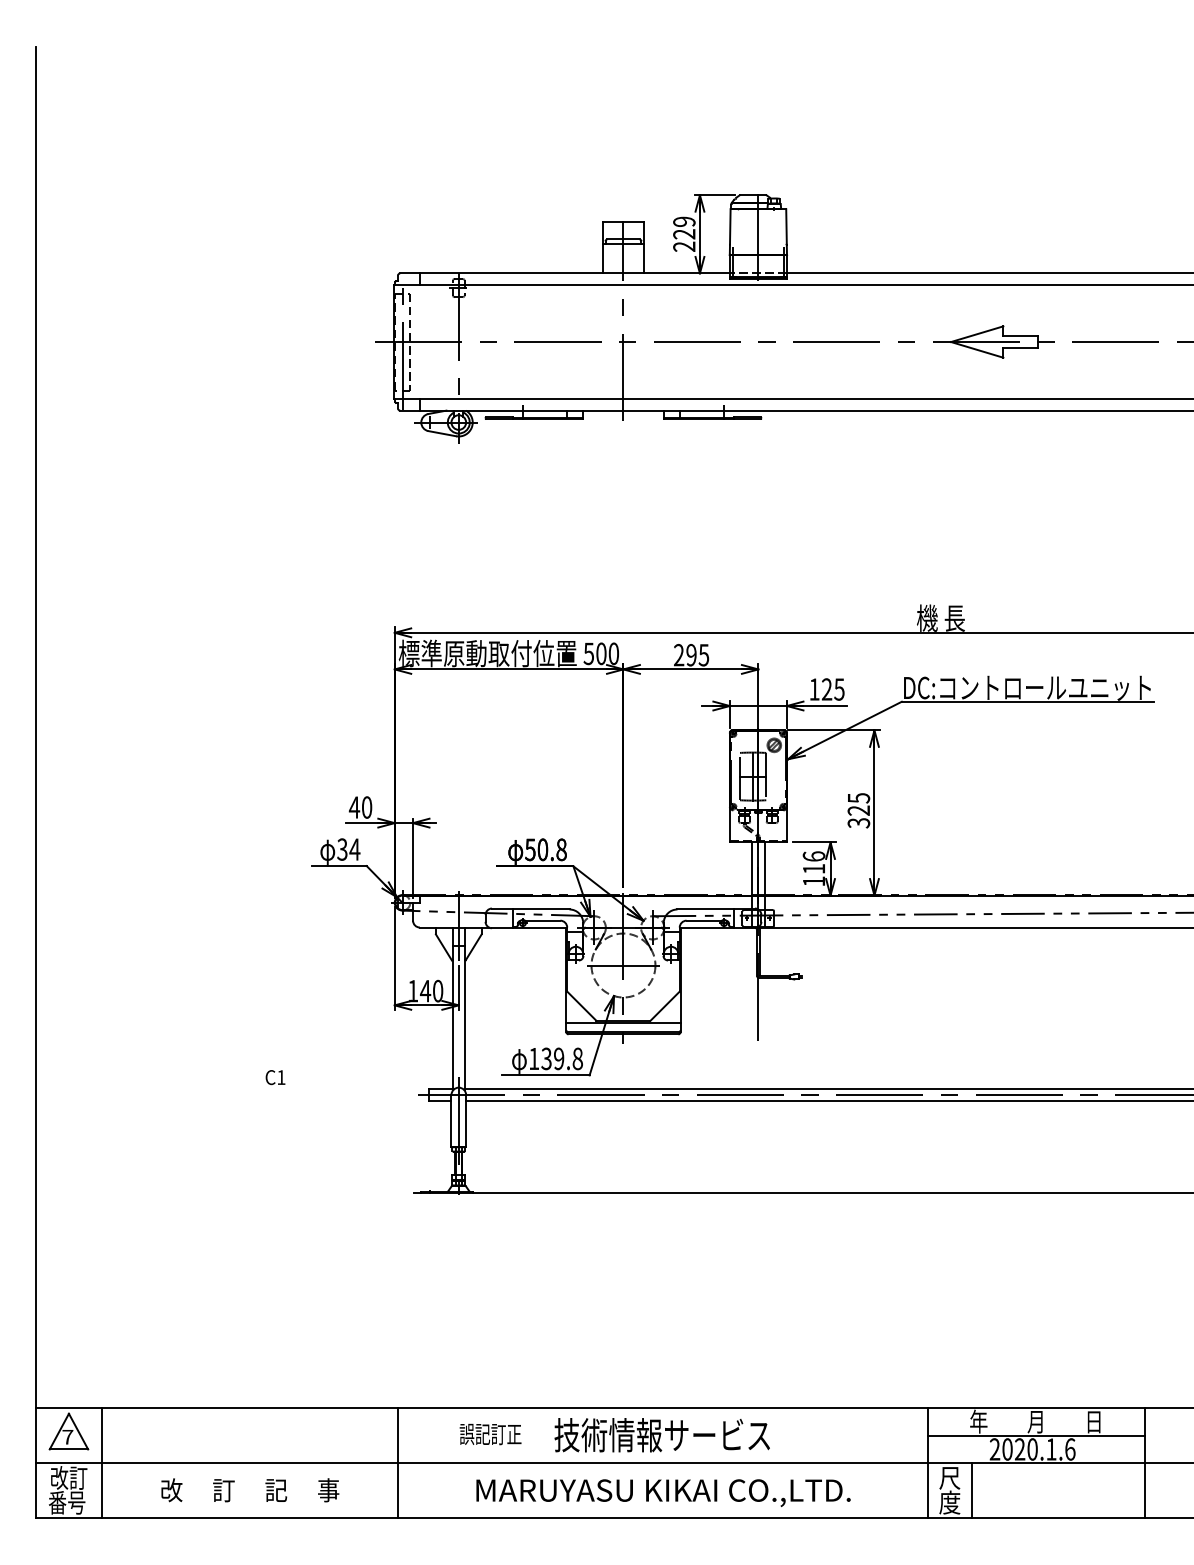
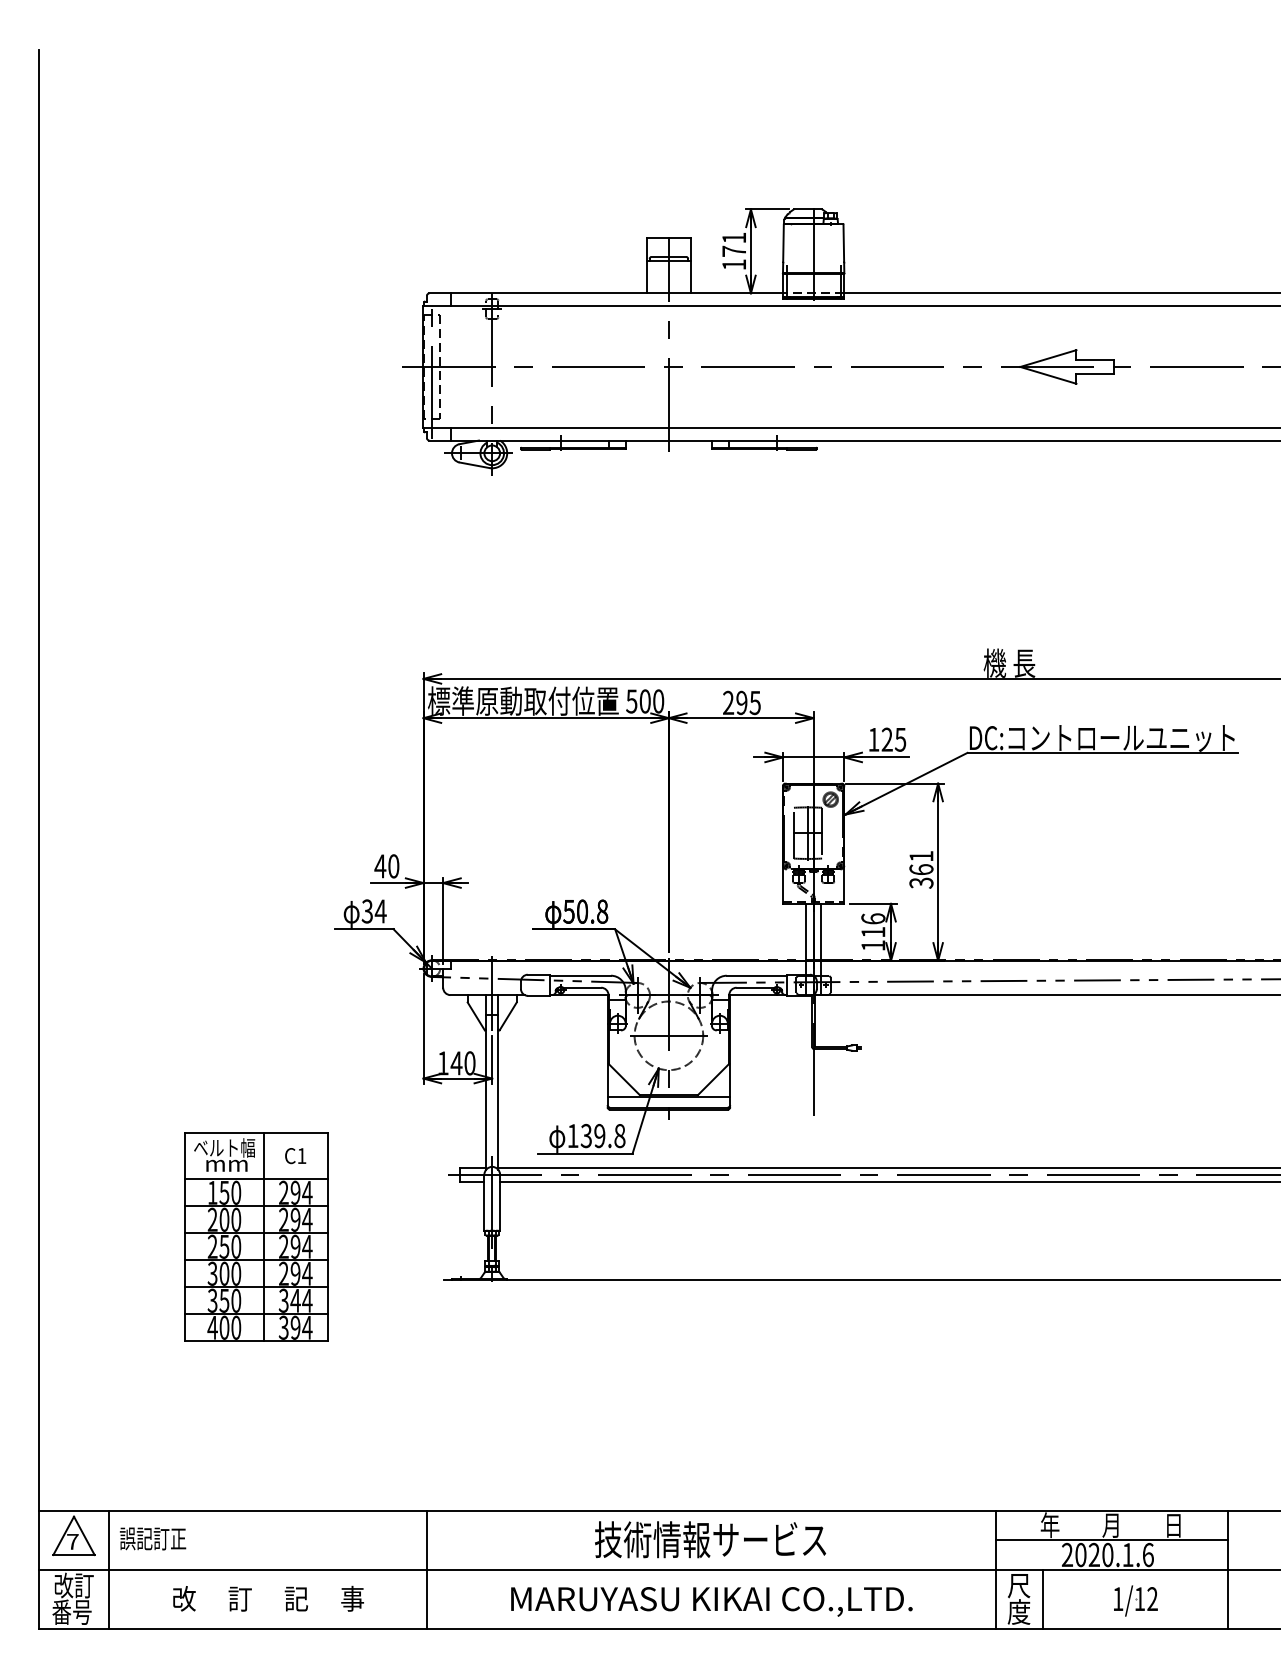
text: (684, 233) -> (734, 250), 229 -> 171
text: (858, 804) -> (921, 863), 325 -> 361
part: (238, 1152) -> (255, 1236), added
text: (490, 1434) -> (152, 1538), moved
part: (1058, 1491) -> (1135, 1600), added

